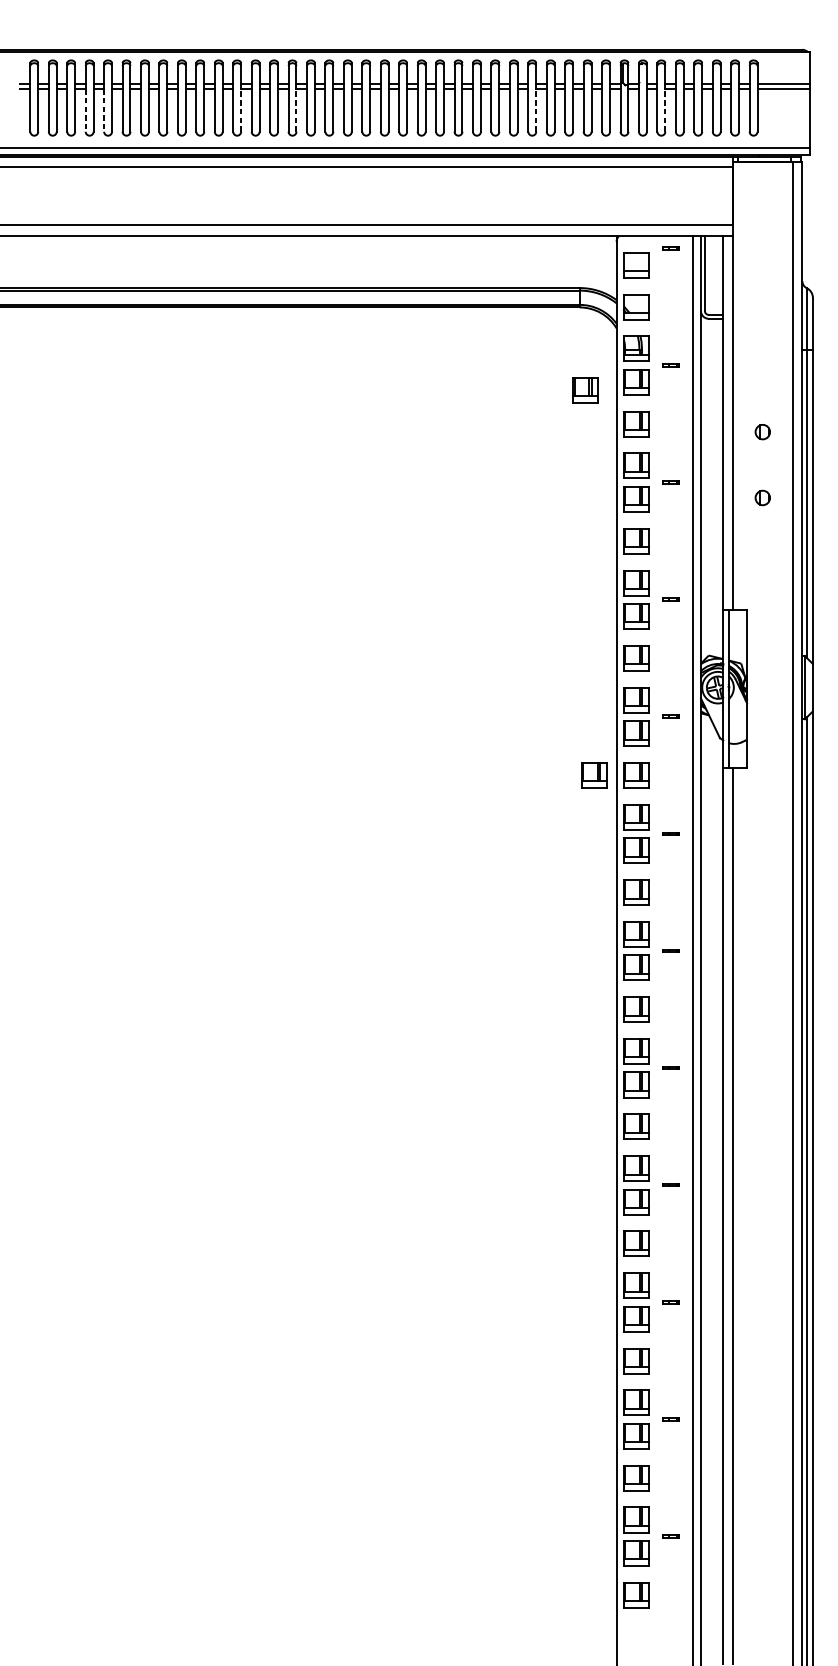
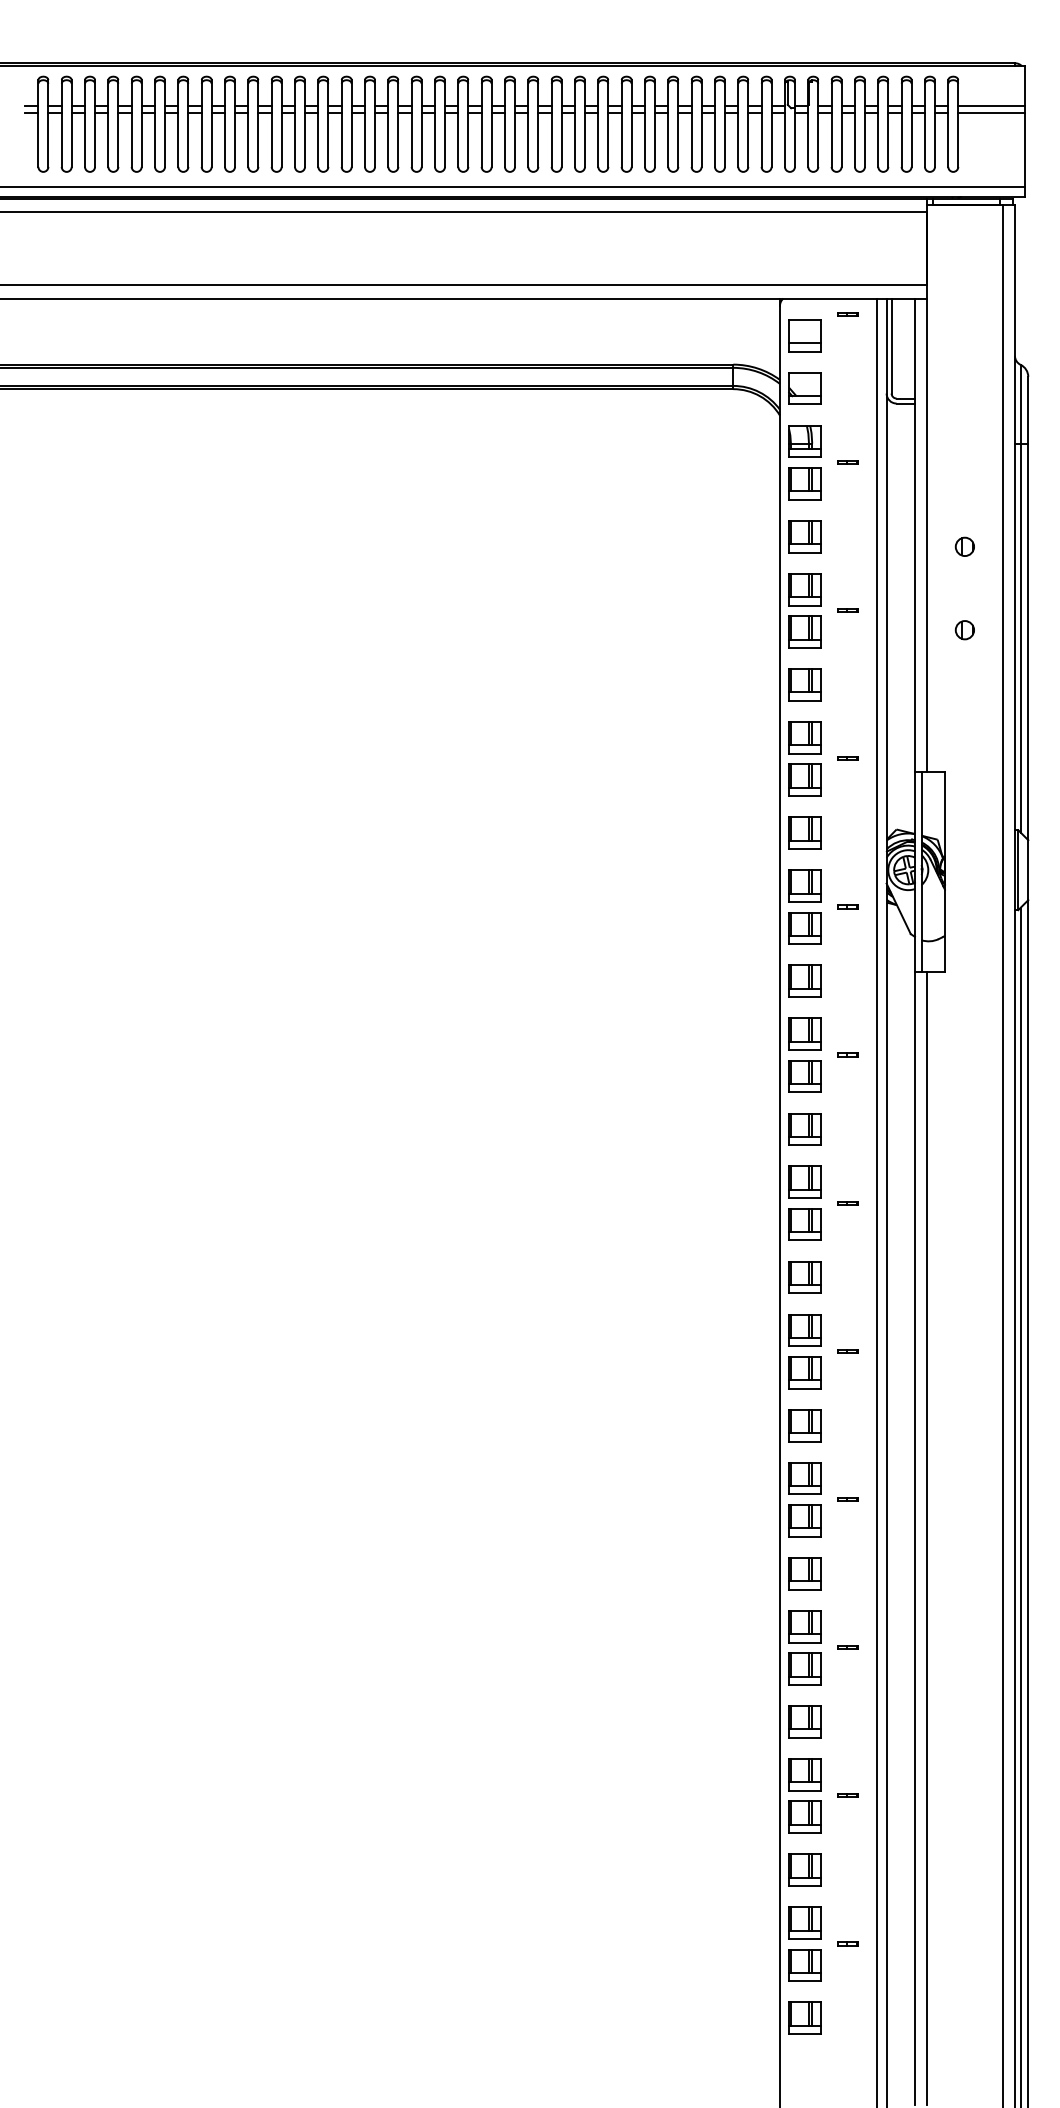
line: (85, 110) -> (108, 139), dashed -> solid
line: (103, 110) -> (131, 139), dashed -> solid
line: (241, 110) -> (305, 139), dashed -> solid
line: (296, 110) -> (375, 139), dashed -> solid
line: (536, 110) -> (678, 139), dashed -> solid
line: (665, 110) -> (841, 139), dashed -> solid
part: (585, 389) -> (740, 493), removed
part: (594, 774) -> (751, 980), removed

